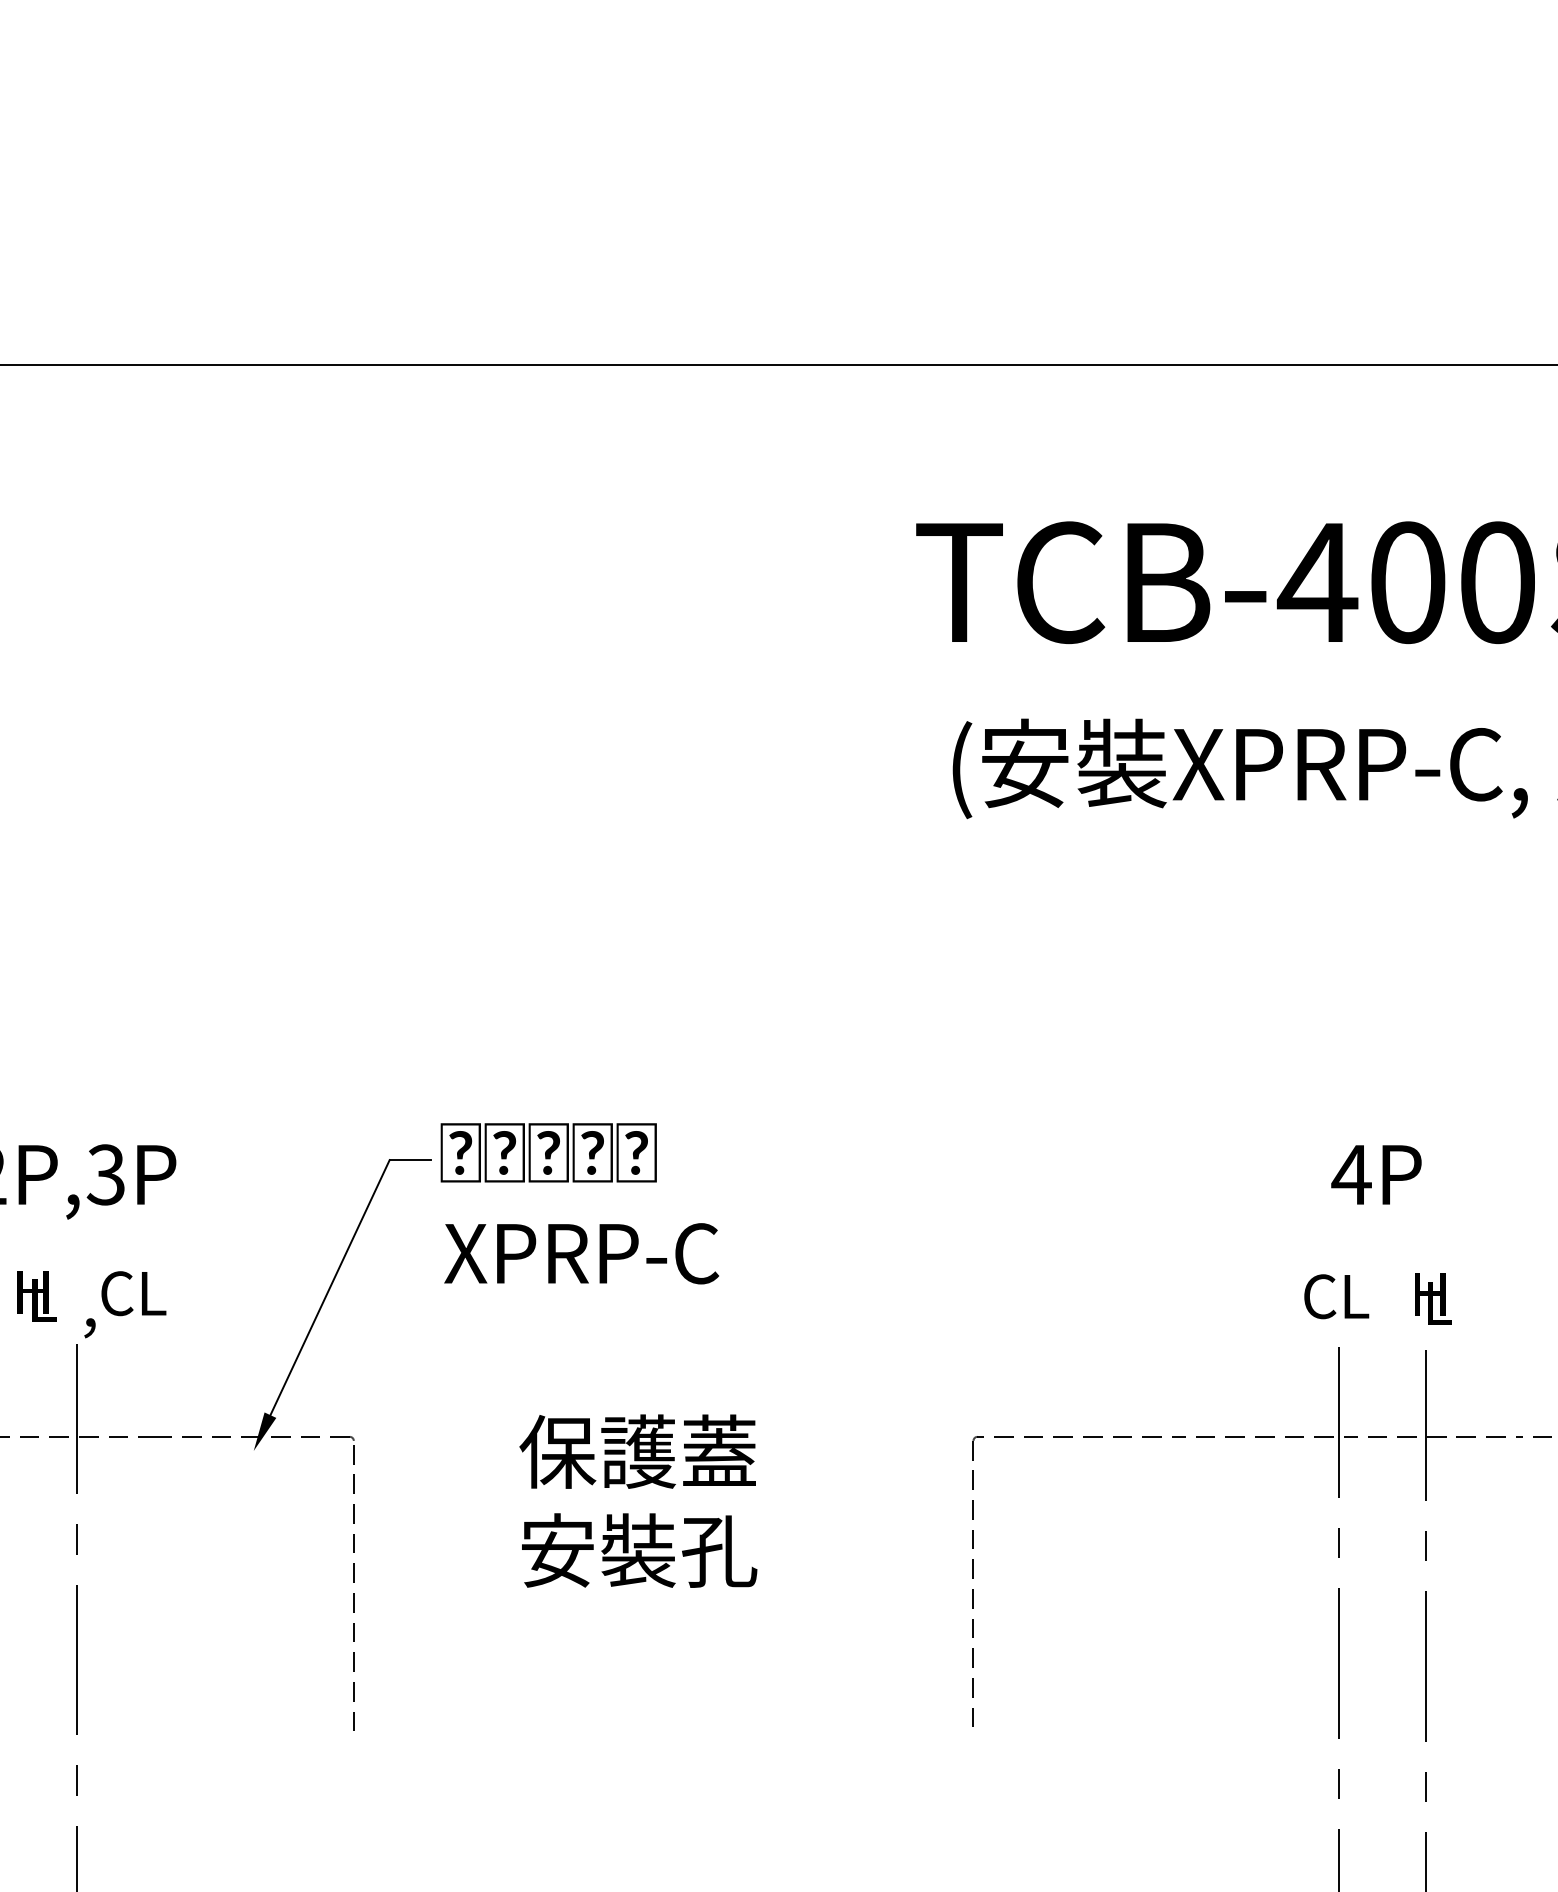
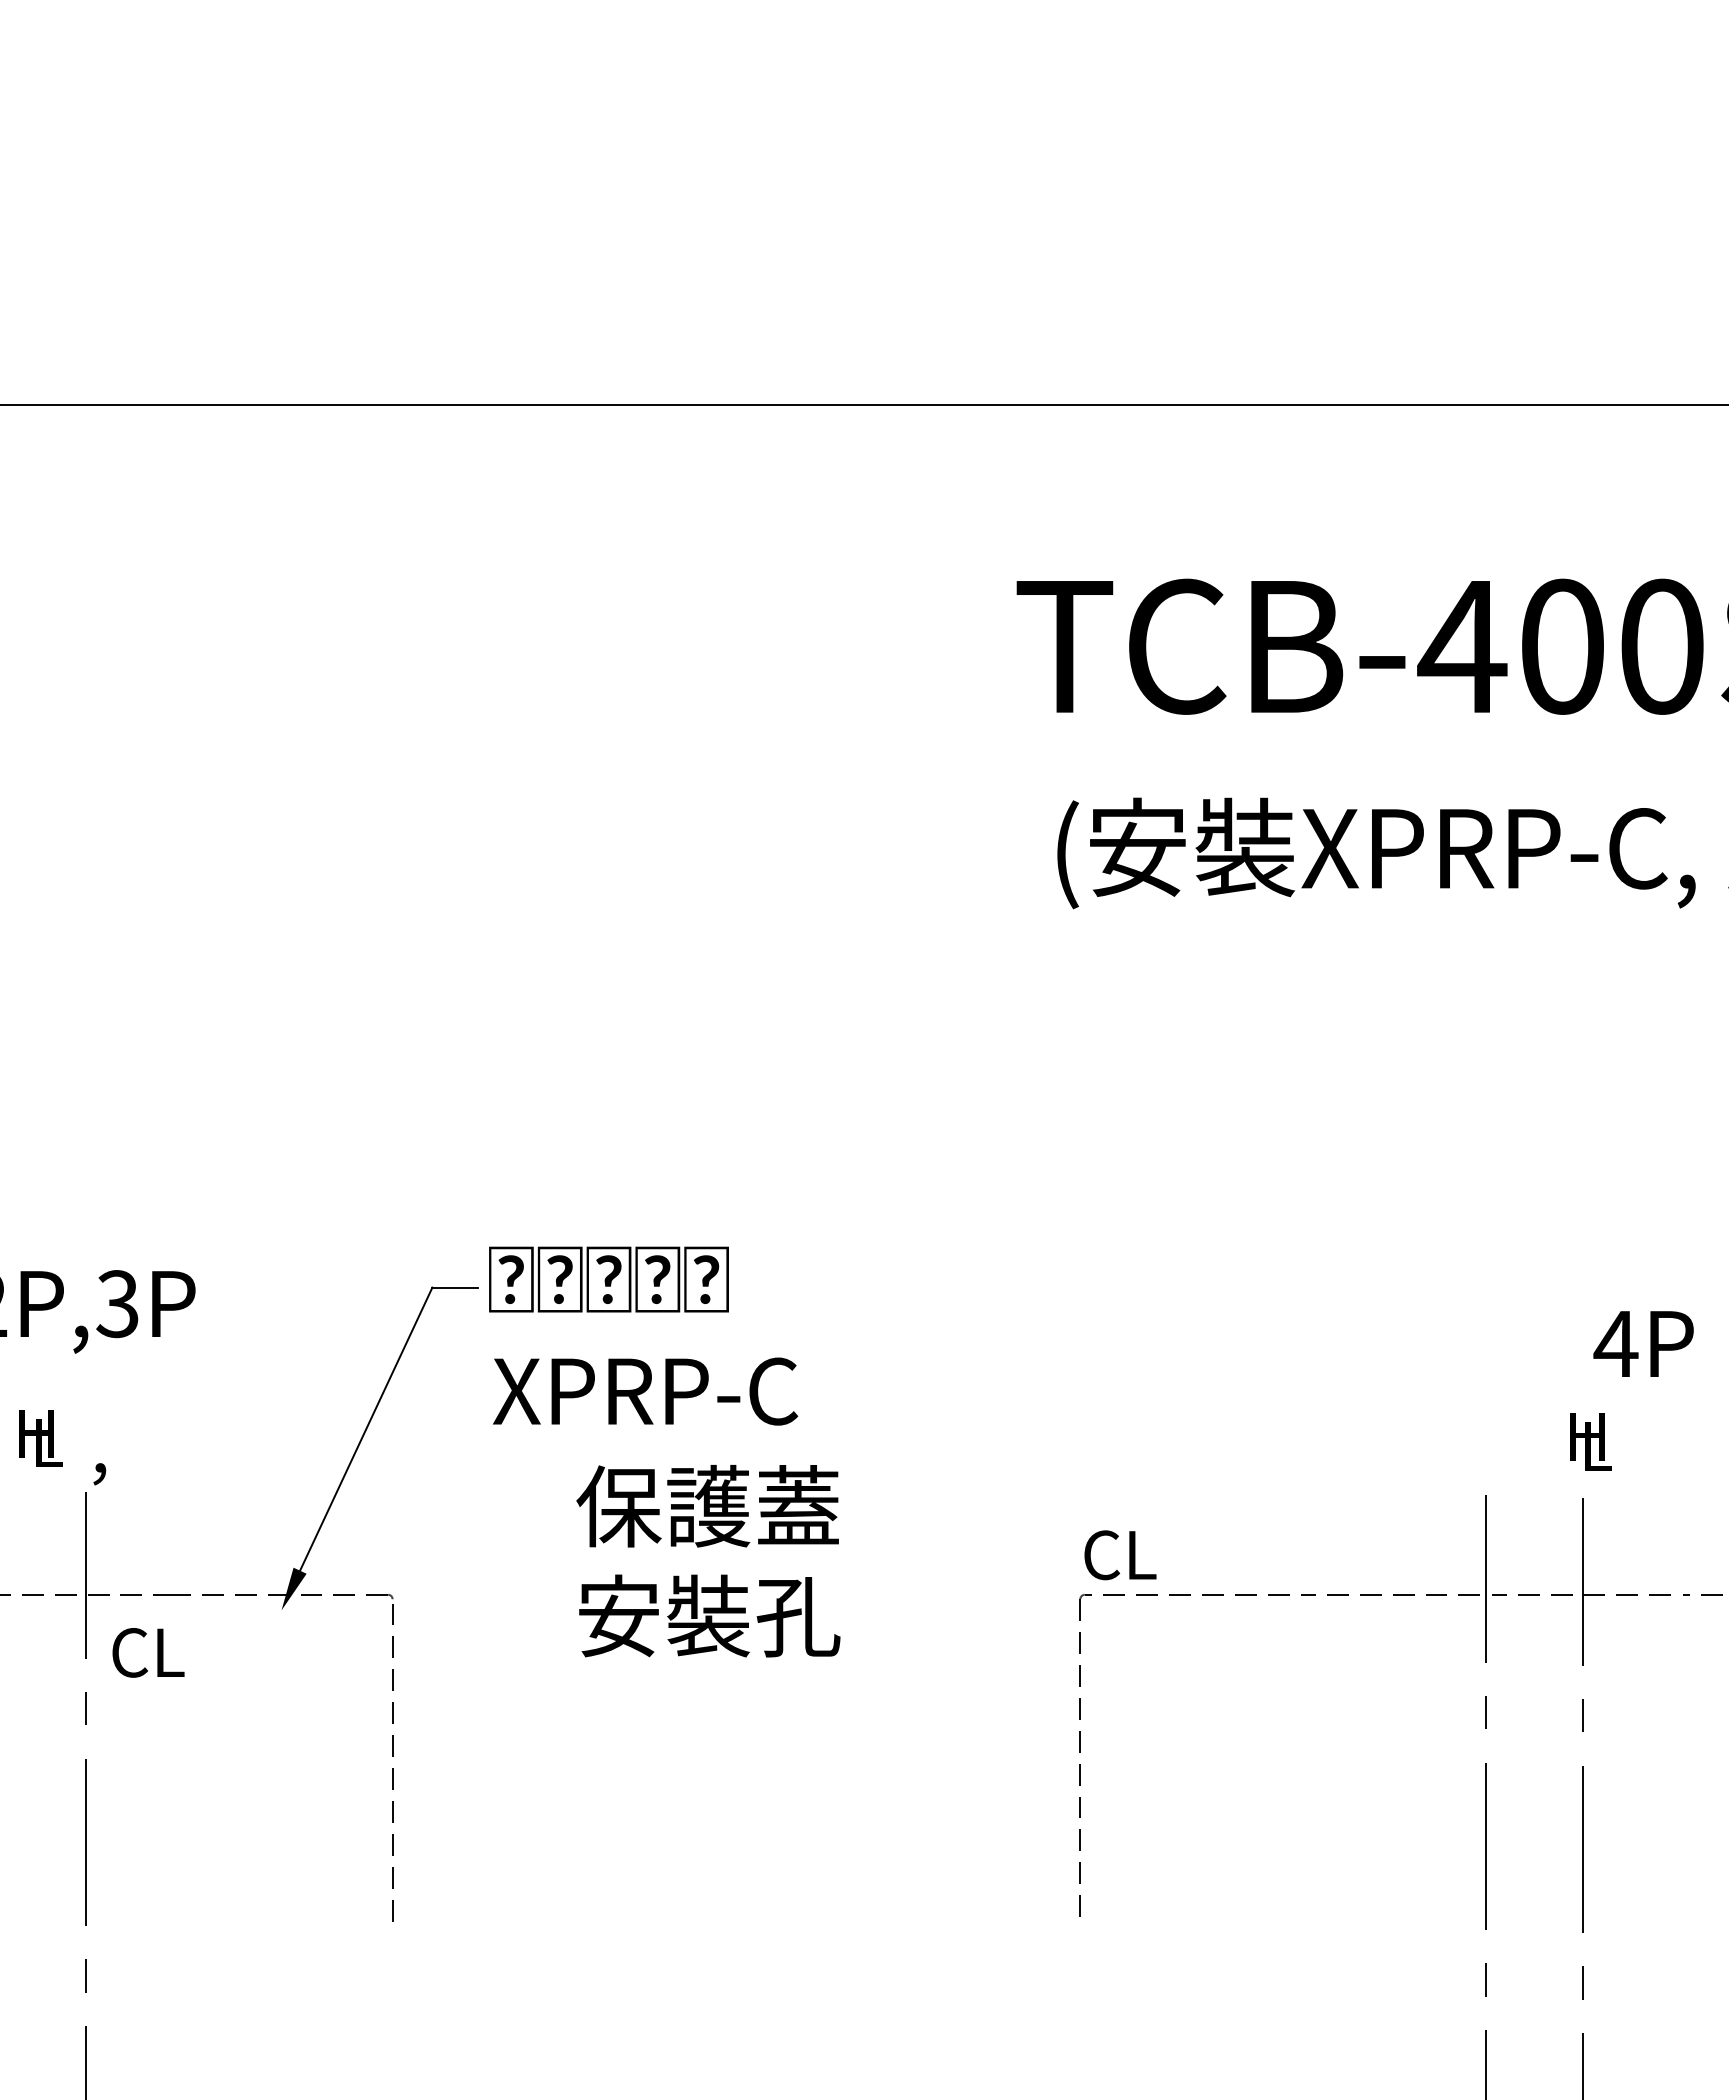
text: (1376, 1174) -> (1643, 1343), moved
text: (133, 1293) -> (148, 1652), moved
text: (1336, 1296) -> (1120, 1555), moved
text: (638, 1501) -> (708, 1561), moved

